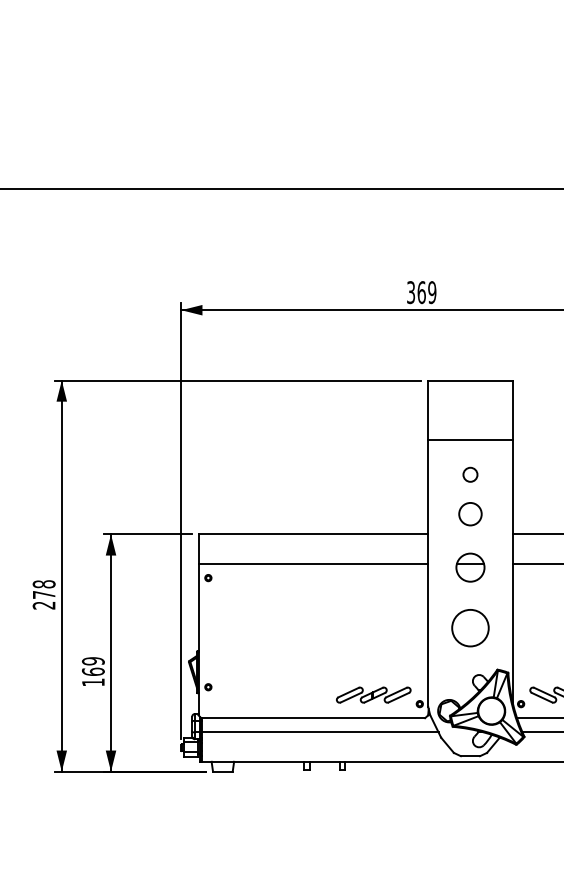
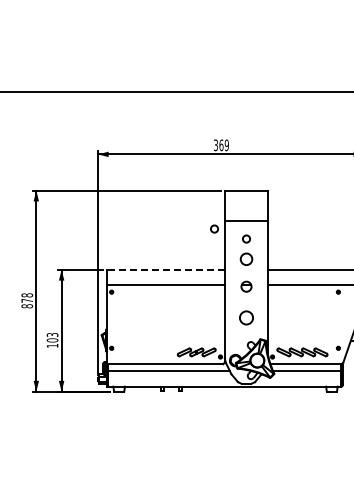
circle: (408, 454) -> (214, 228), added
line: (312, 533) -> (165, 269), solid -> dashed
part: (470, 567) -> (246, 286), size x0.7
text: (44, 605) -> (27, 306), 278 -> 878
circle: (470, 627) -> (246, 317), size x0.7
text: (93, 666) -> (52, 337), 169 -> 103

